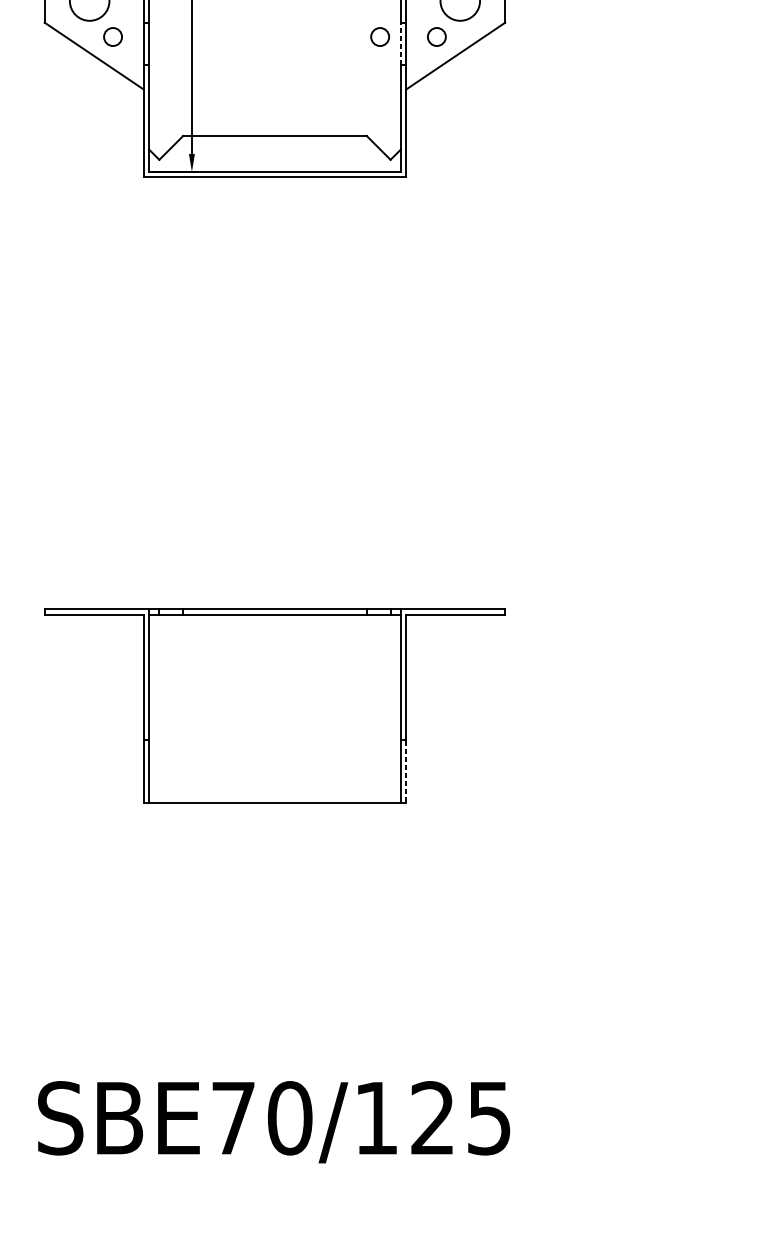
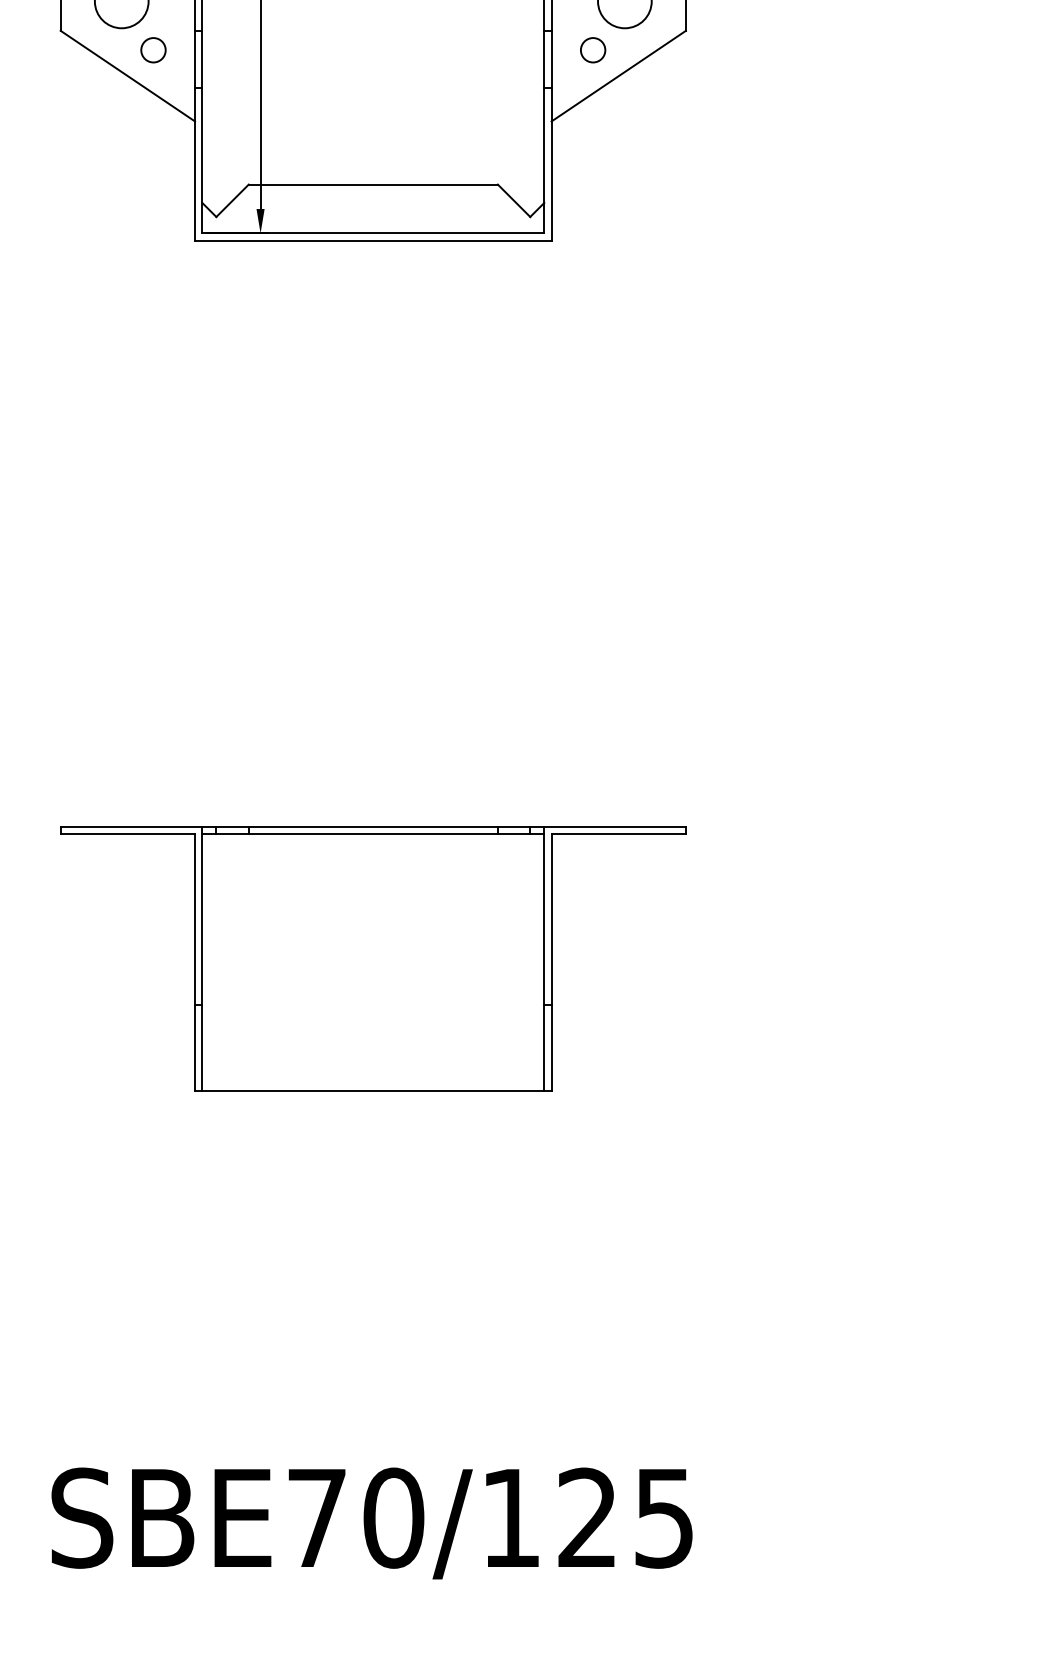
circle: (380, 37) -> (516, 50), removed
line: (401, 43) -> (544, 59), dashed -> solid
line: (406, 771) -> (551, 1047), dashed -> solid

